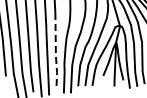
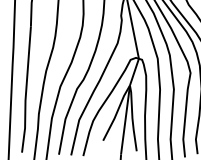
line: (55, 51) -> (25, 92), dashed -> solid

